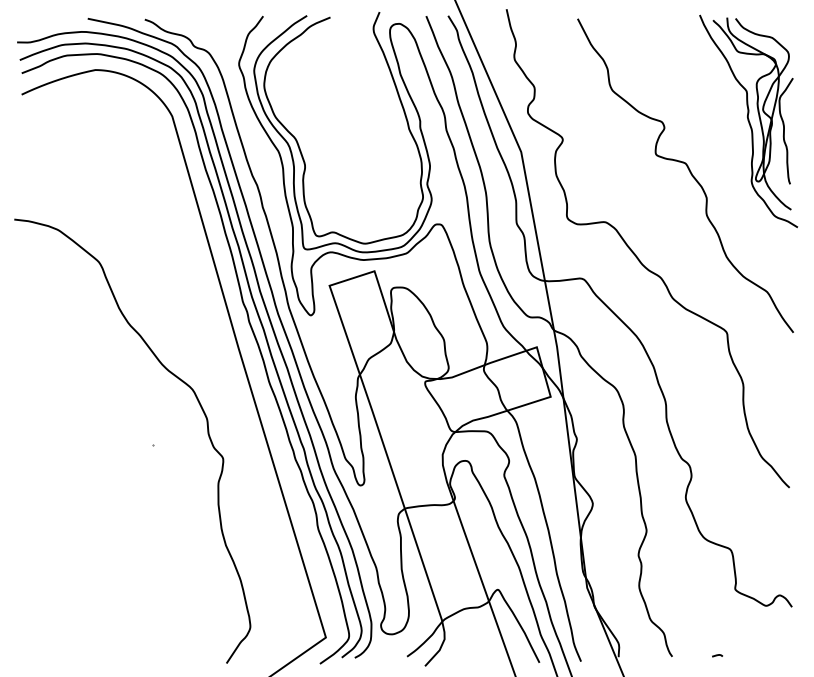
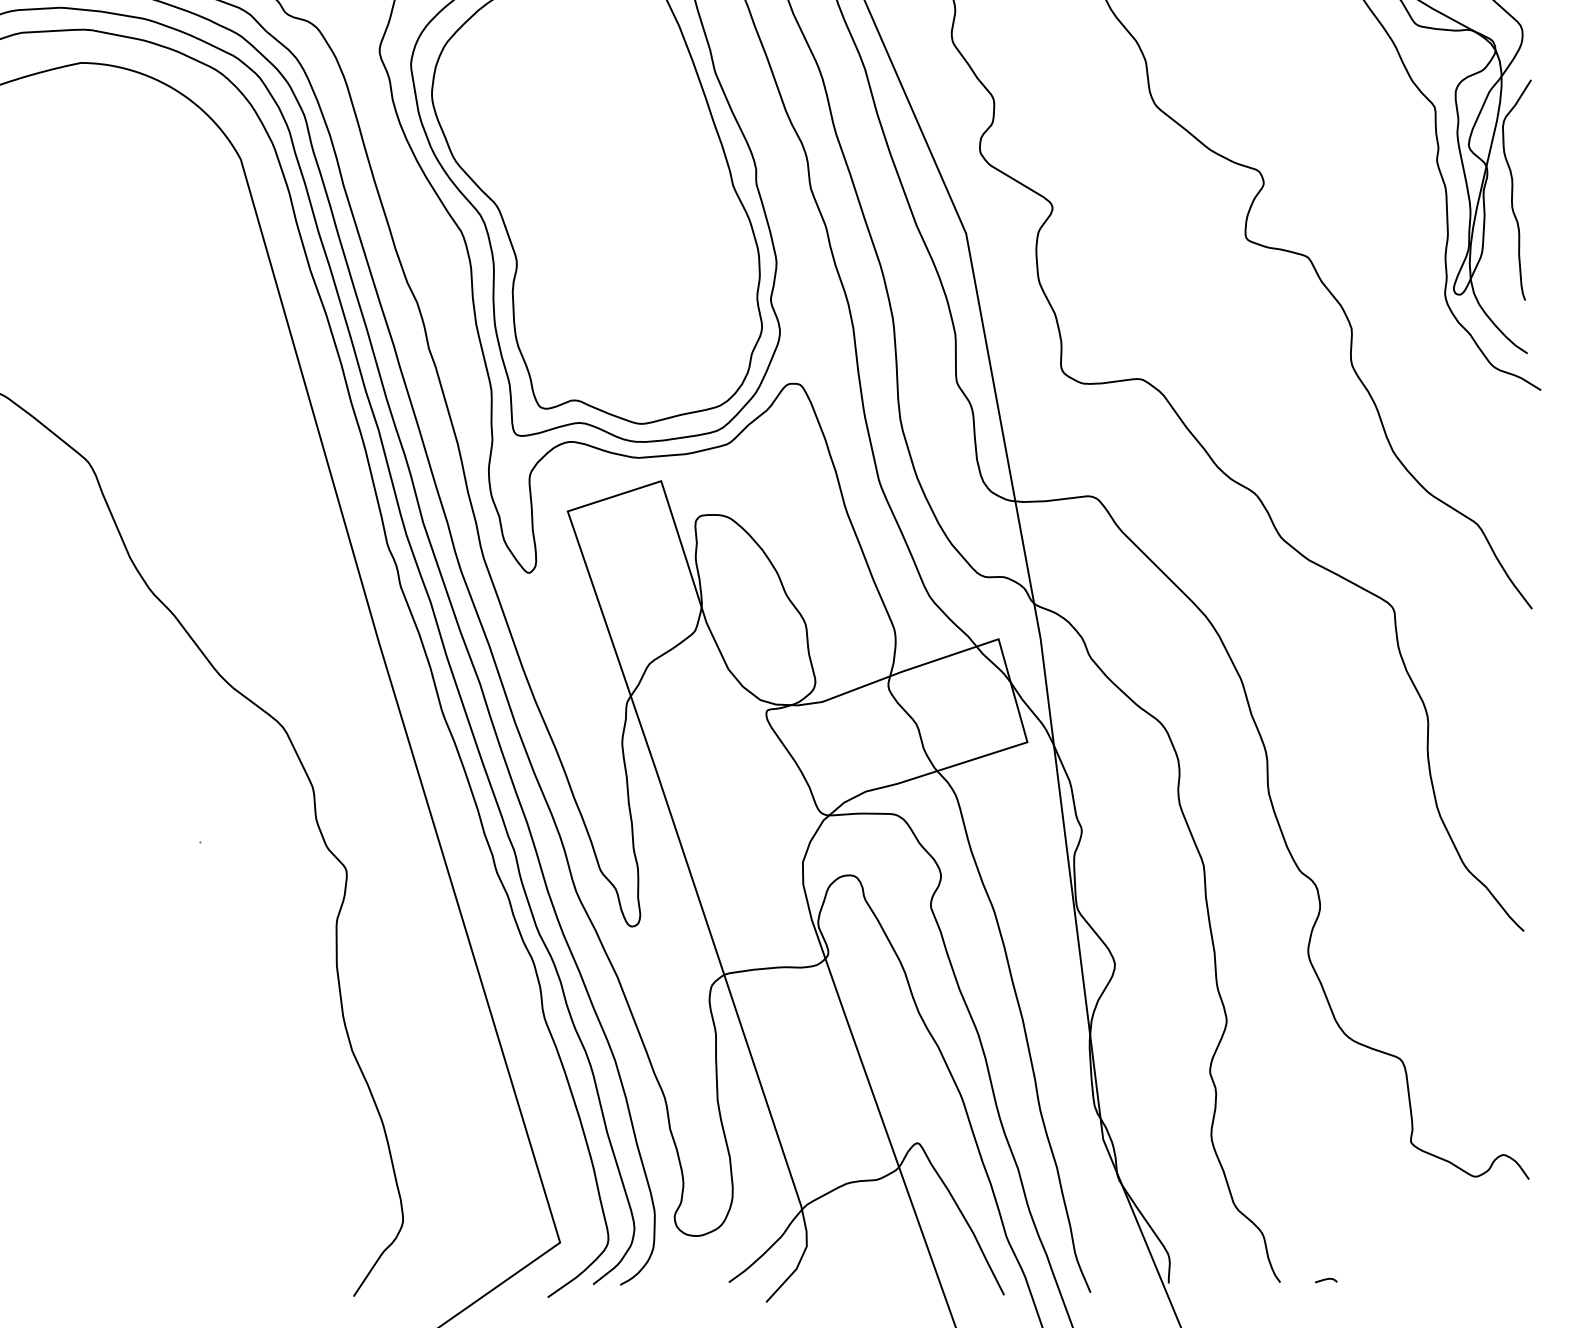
curve: (717, 655) -> (1326, 1279), moved

